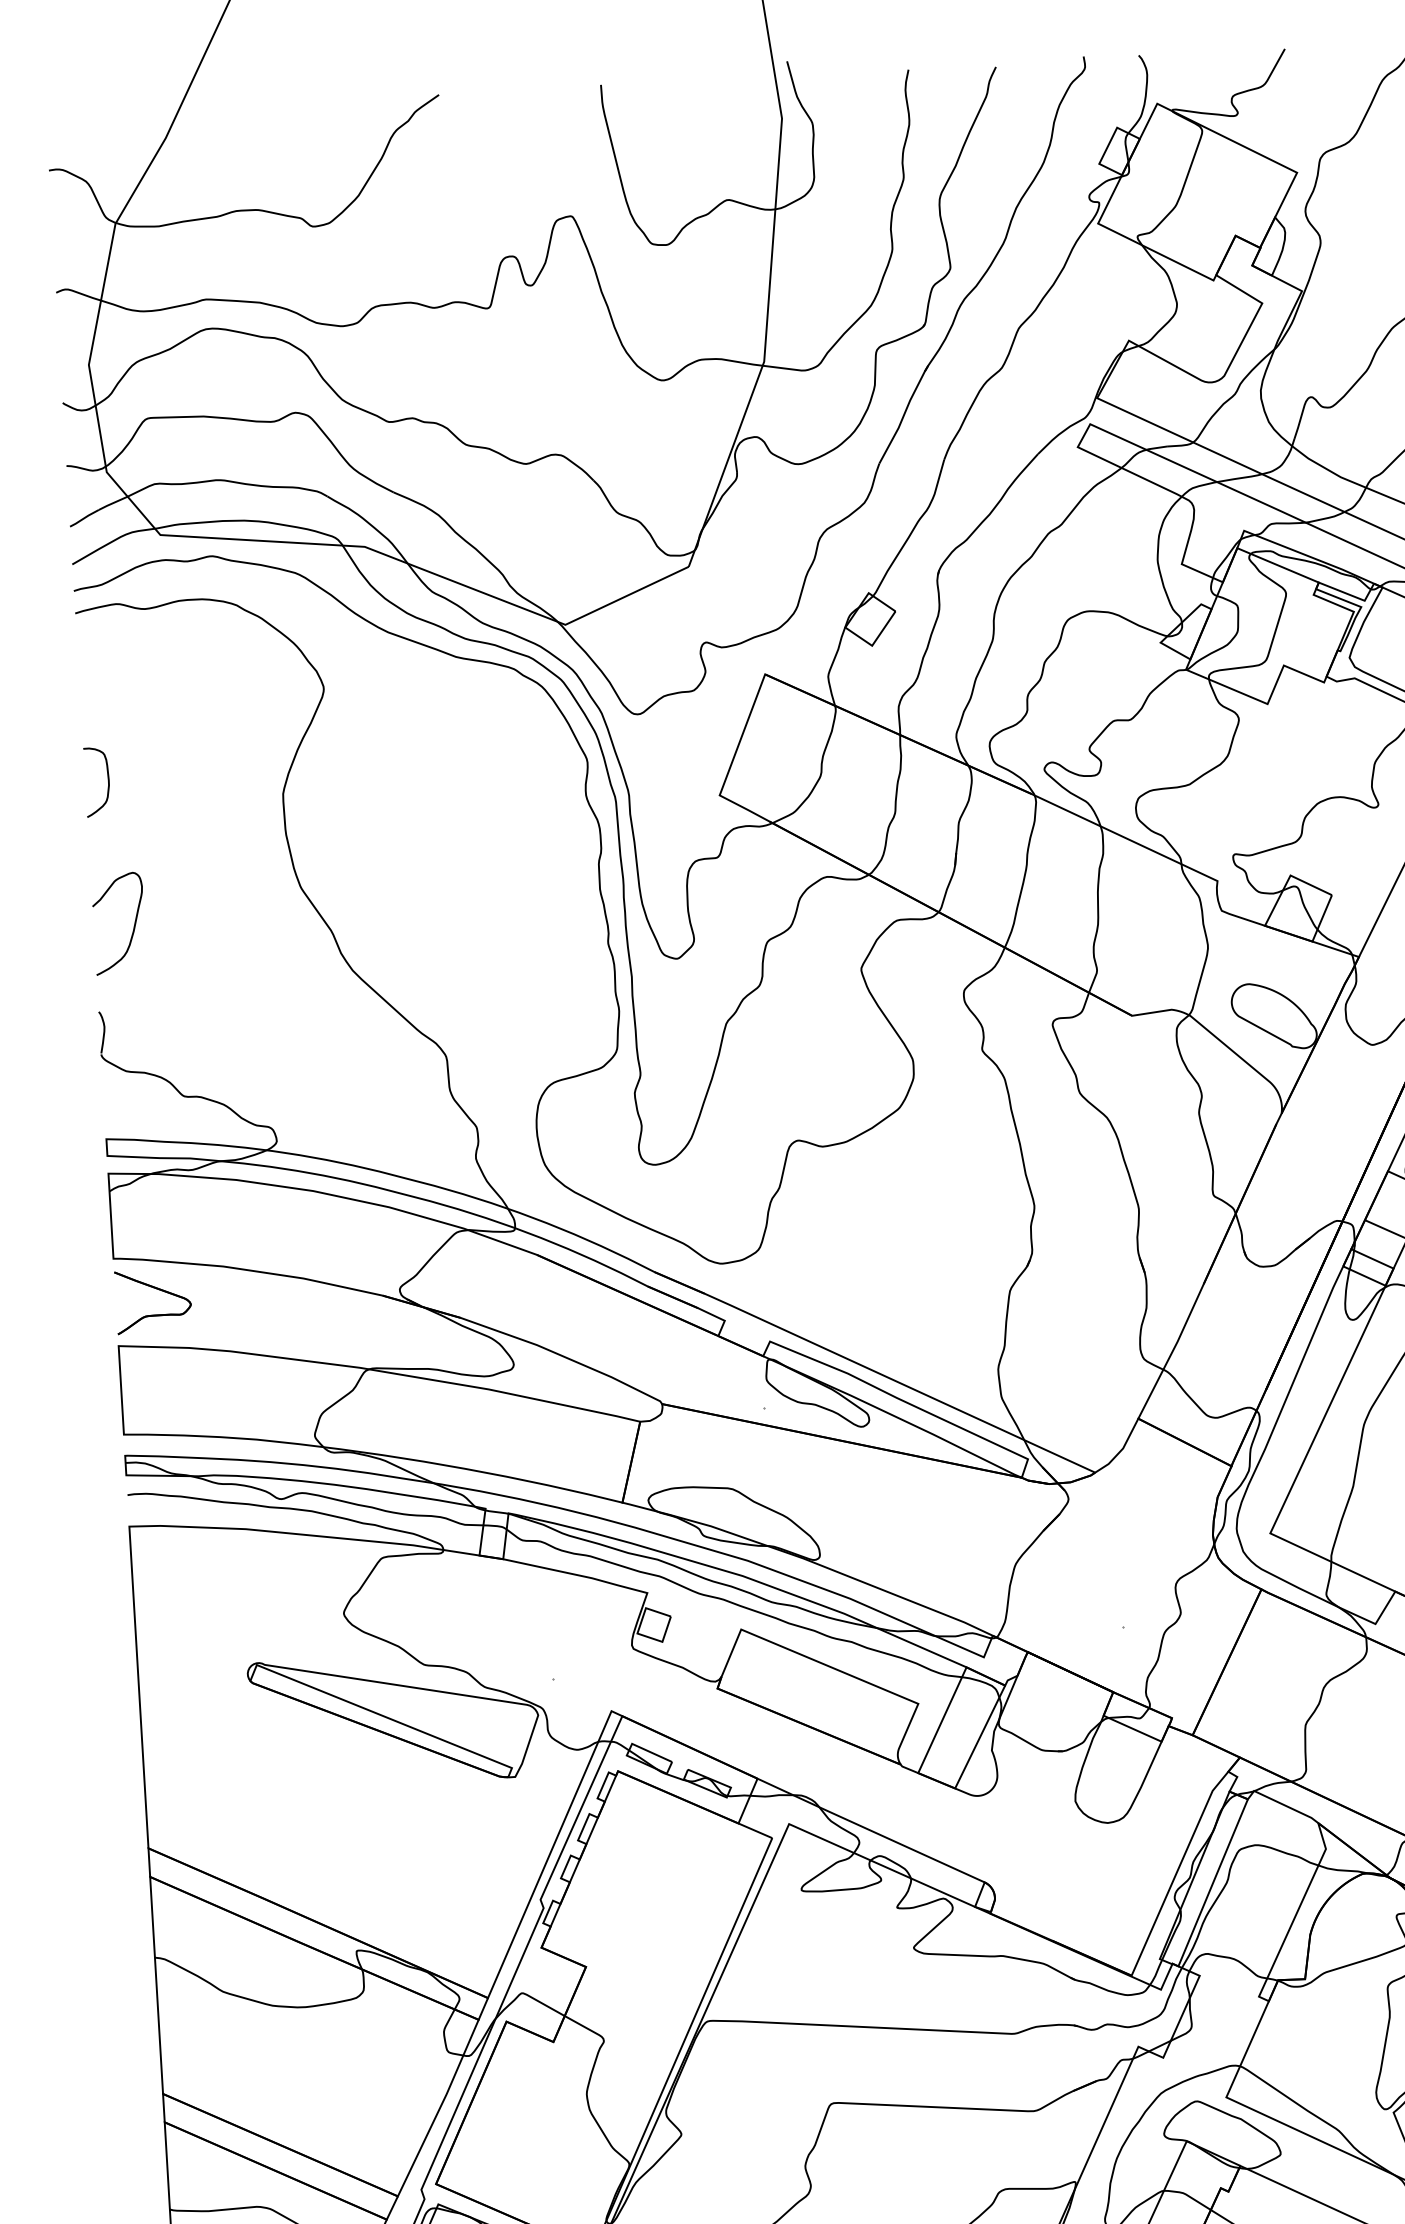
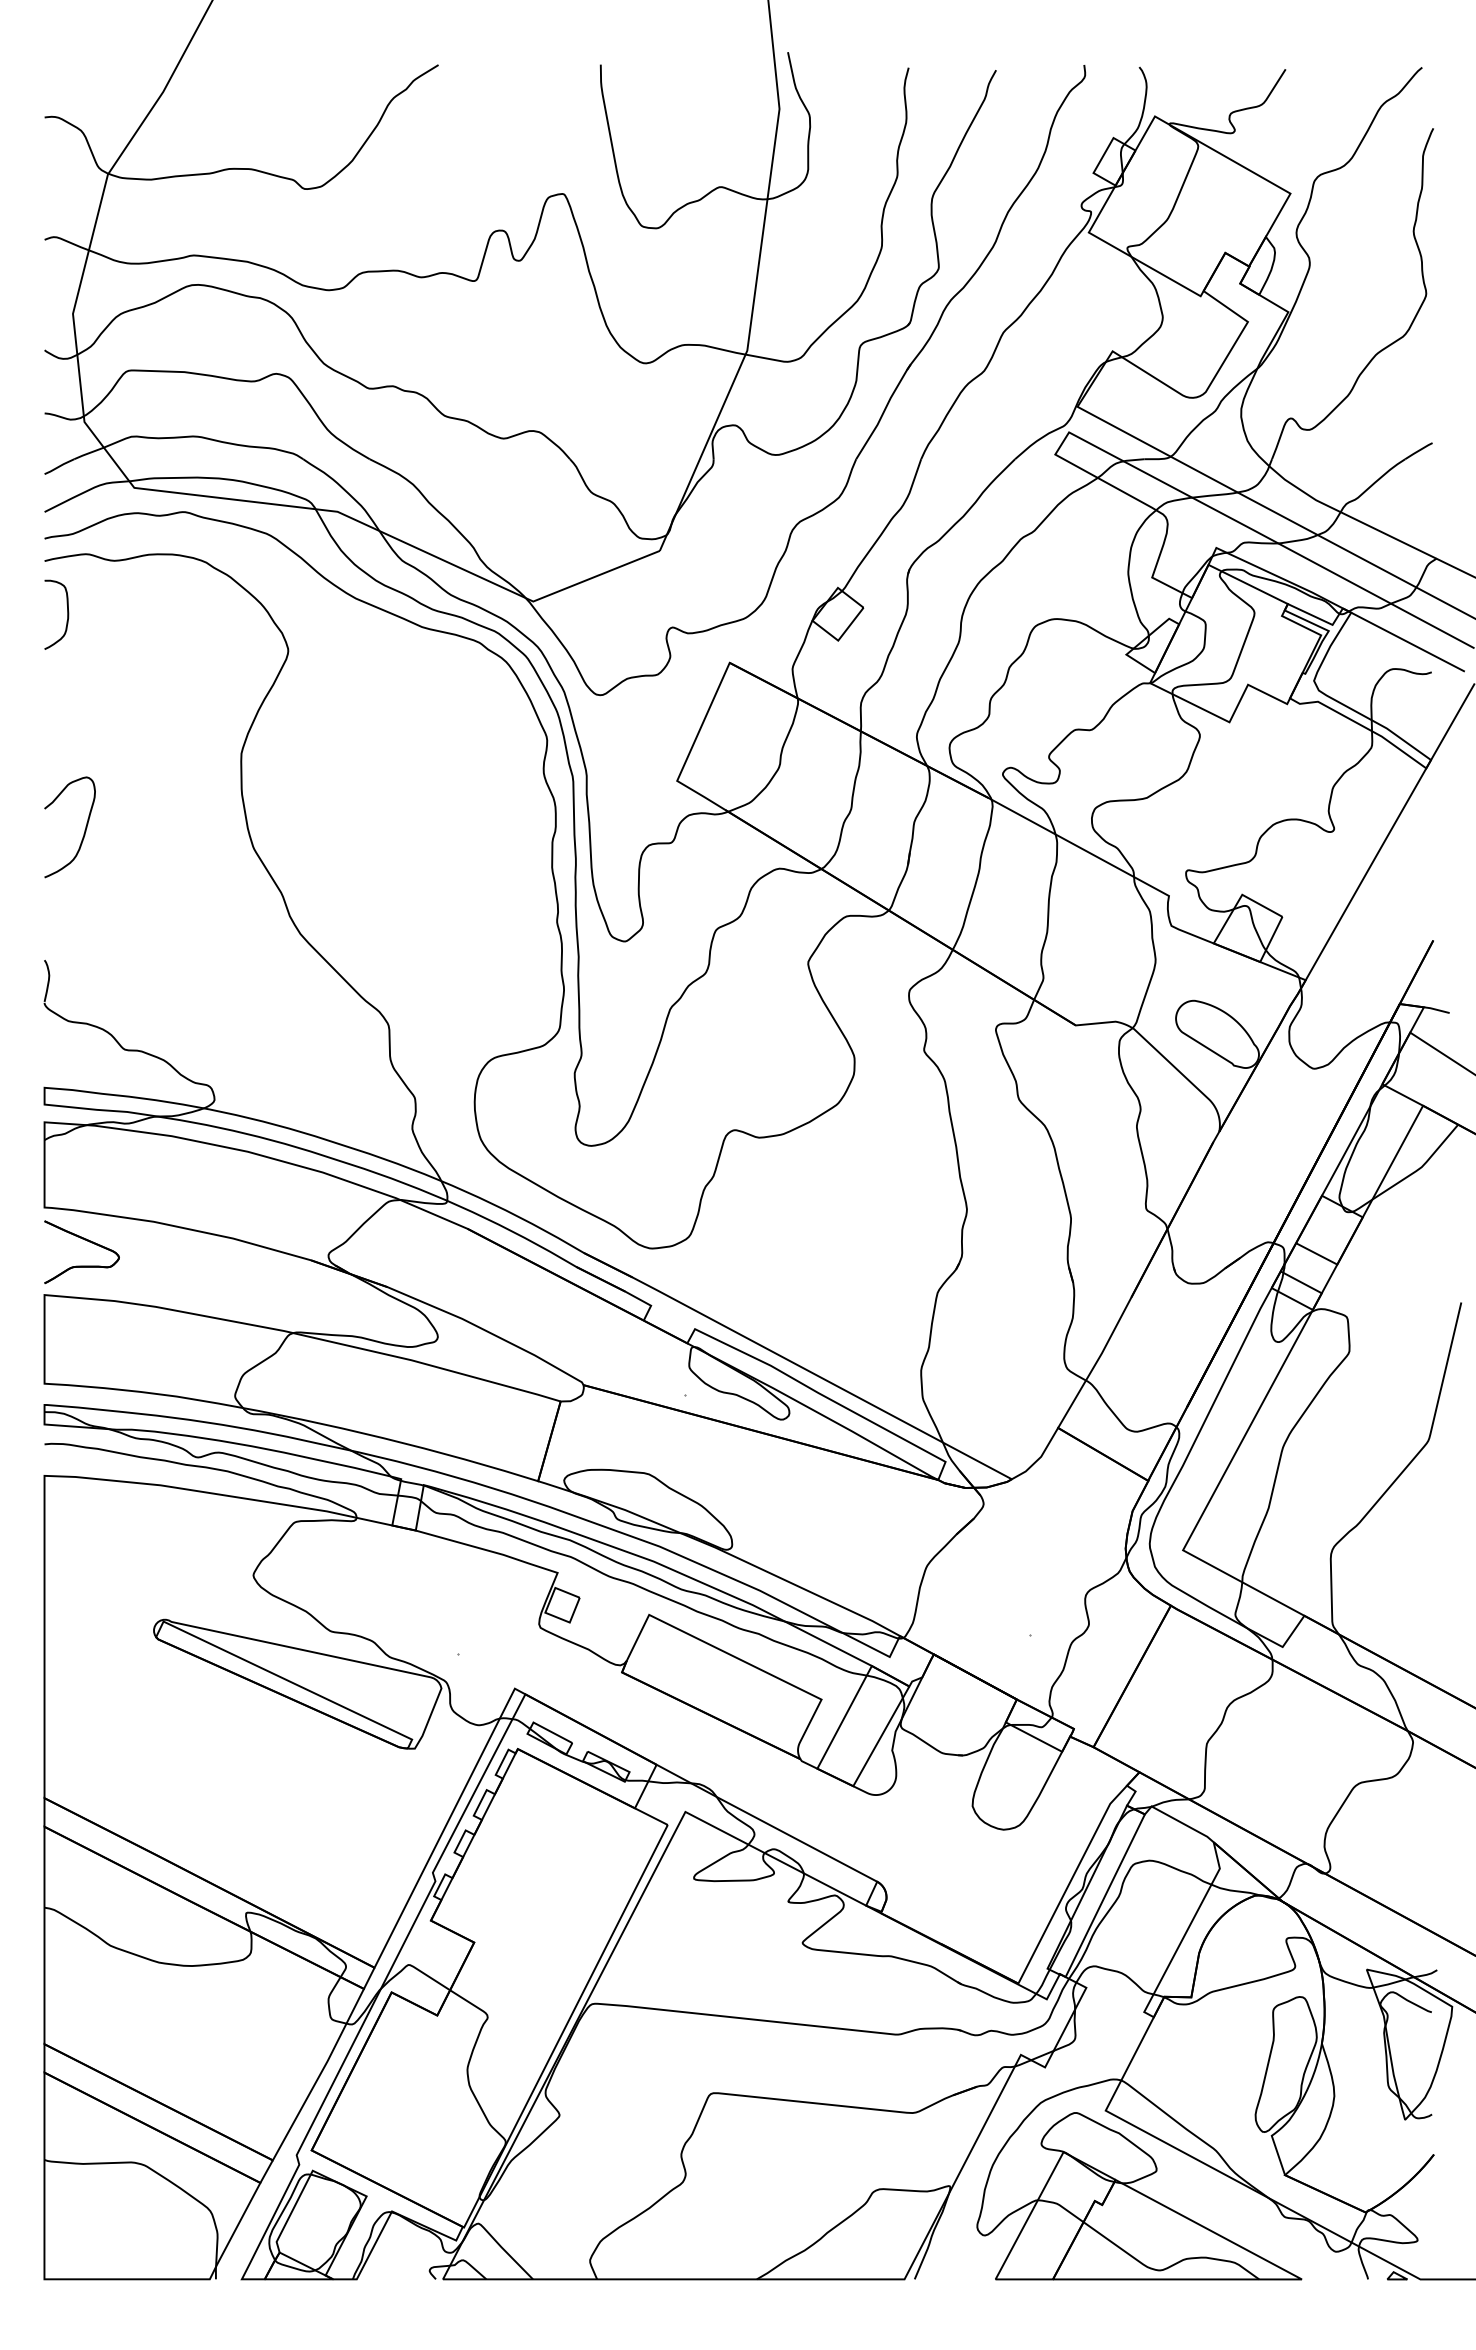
curve: (108, 781) -> (67, 614), moved
curve: (132, 928) -> (83, 833), moved

